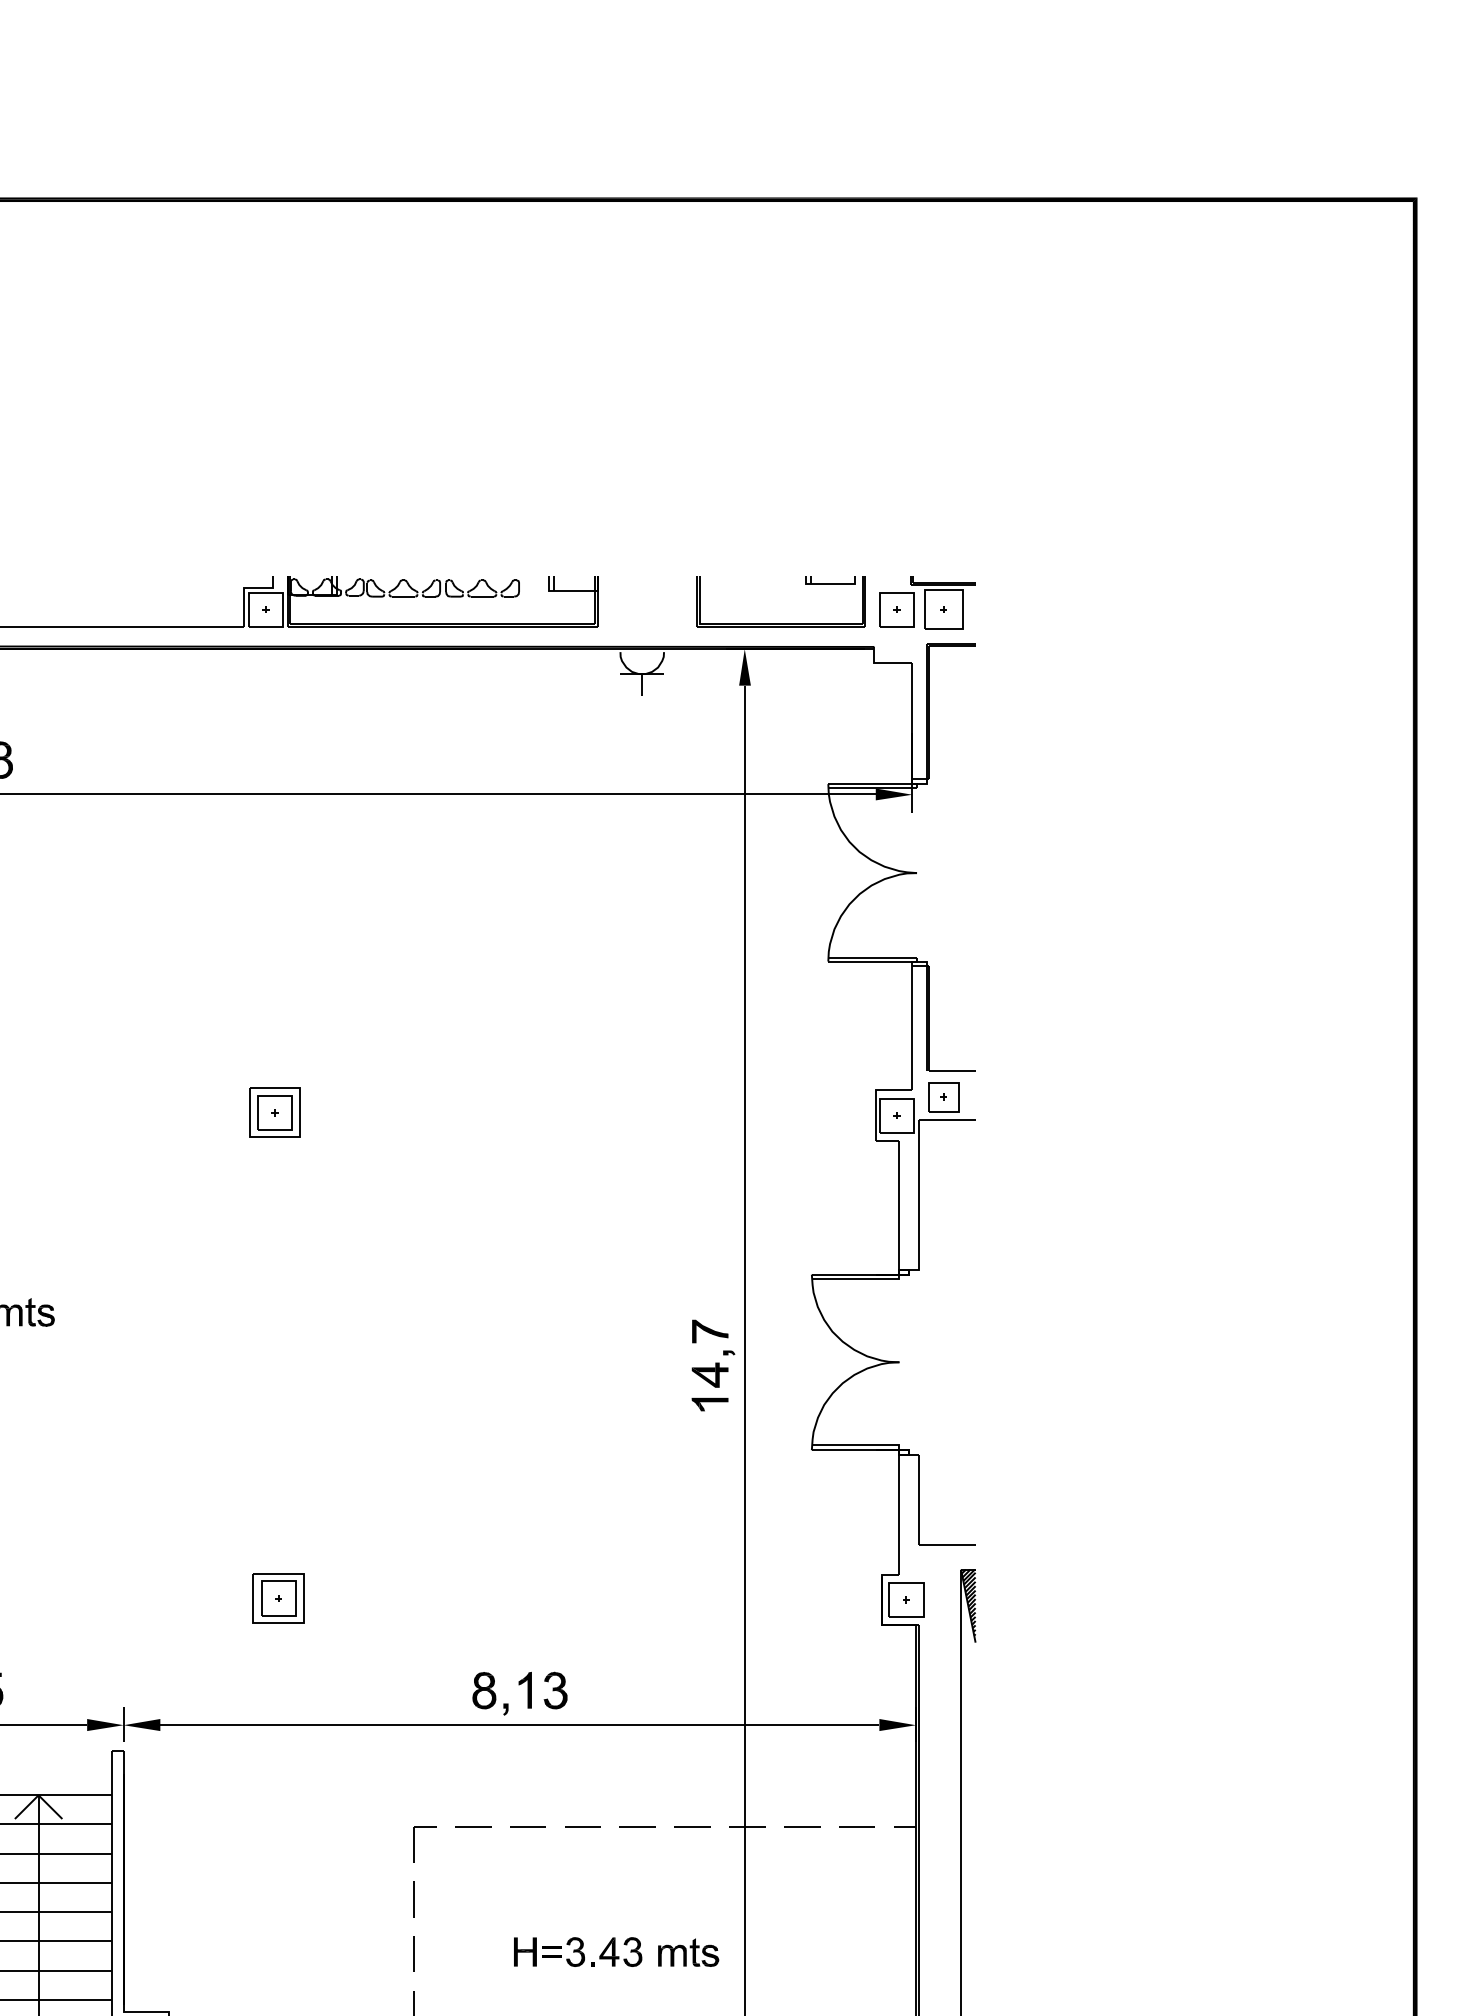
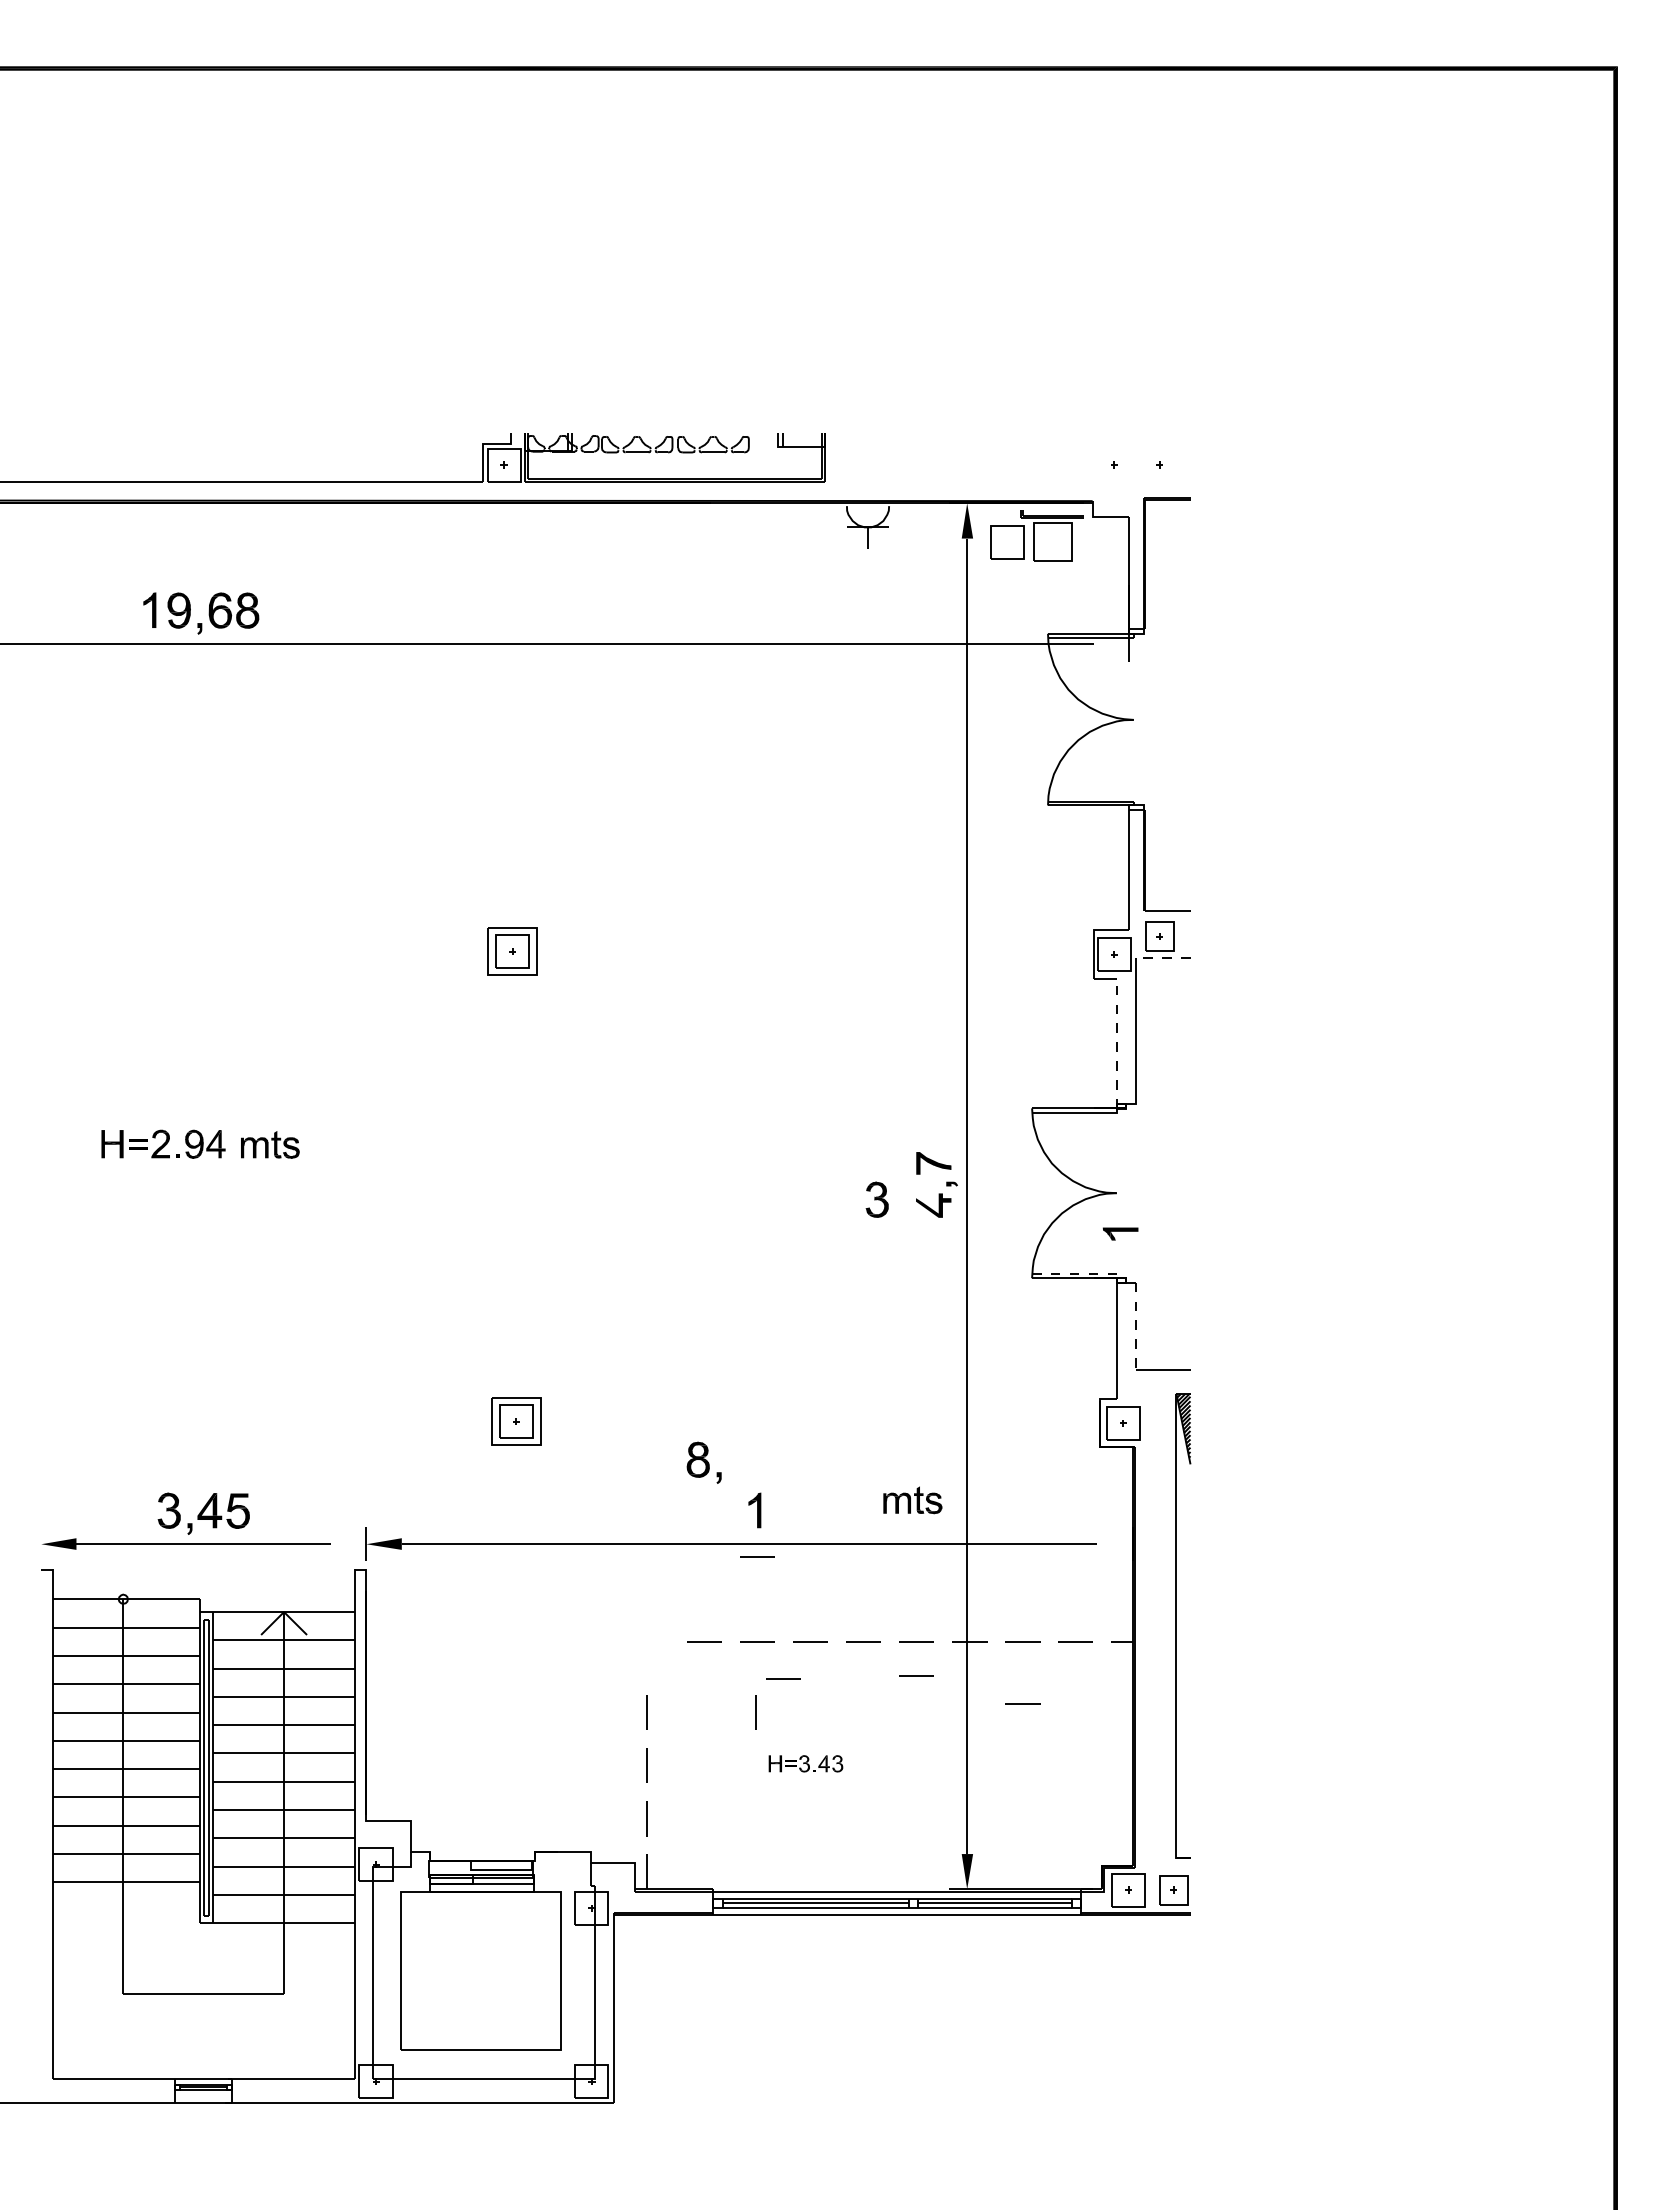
part: (927, 602) -> (1036, 535), moved
part: (780, 623) -> (1001, 478), removed
fill: (893, 794) -> (1111, 643), removed
line: (946, 1119) -> (1162, 958), solid -> dashed
line: (899, 1207) -> (1116, 1043), solid -> dashed
fill: (702, 1369) -> (926, 1200), removed
part: (709, 1404) -> (1120, 1233), moved
line: (858, 1445) -> (1077, 1273), solid -> dashed
line: (918, 1500) -> (1135, 1326), solid -> dashed
part: (554, 1690) -> (876, 1199), moved
part: (489, 1693) -> (703, 1462), moved
fill: (105, 1724) -> (348, 1543), removed
fill: (897, 1724) -> (1114, 1543), removed
line: (528, 1737) -> (757, 1556), added
part: (414, 1843) -> (647, 1658), removed
line: (692, 1860) -> (916, 1675), added
line: (554, 1863) -> (783, 1678), added
line: (801, 1889) -> (1022, 1703), added
line: (525, 1899) -> (755, 1712), added
part: (577, 1951) -> (805, 1763), size x0.6
part: (688, 1952) -> (912, 1500), moved

